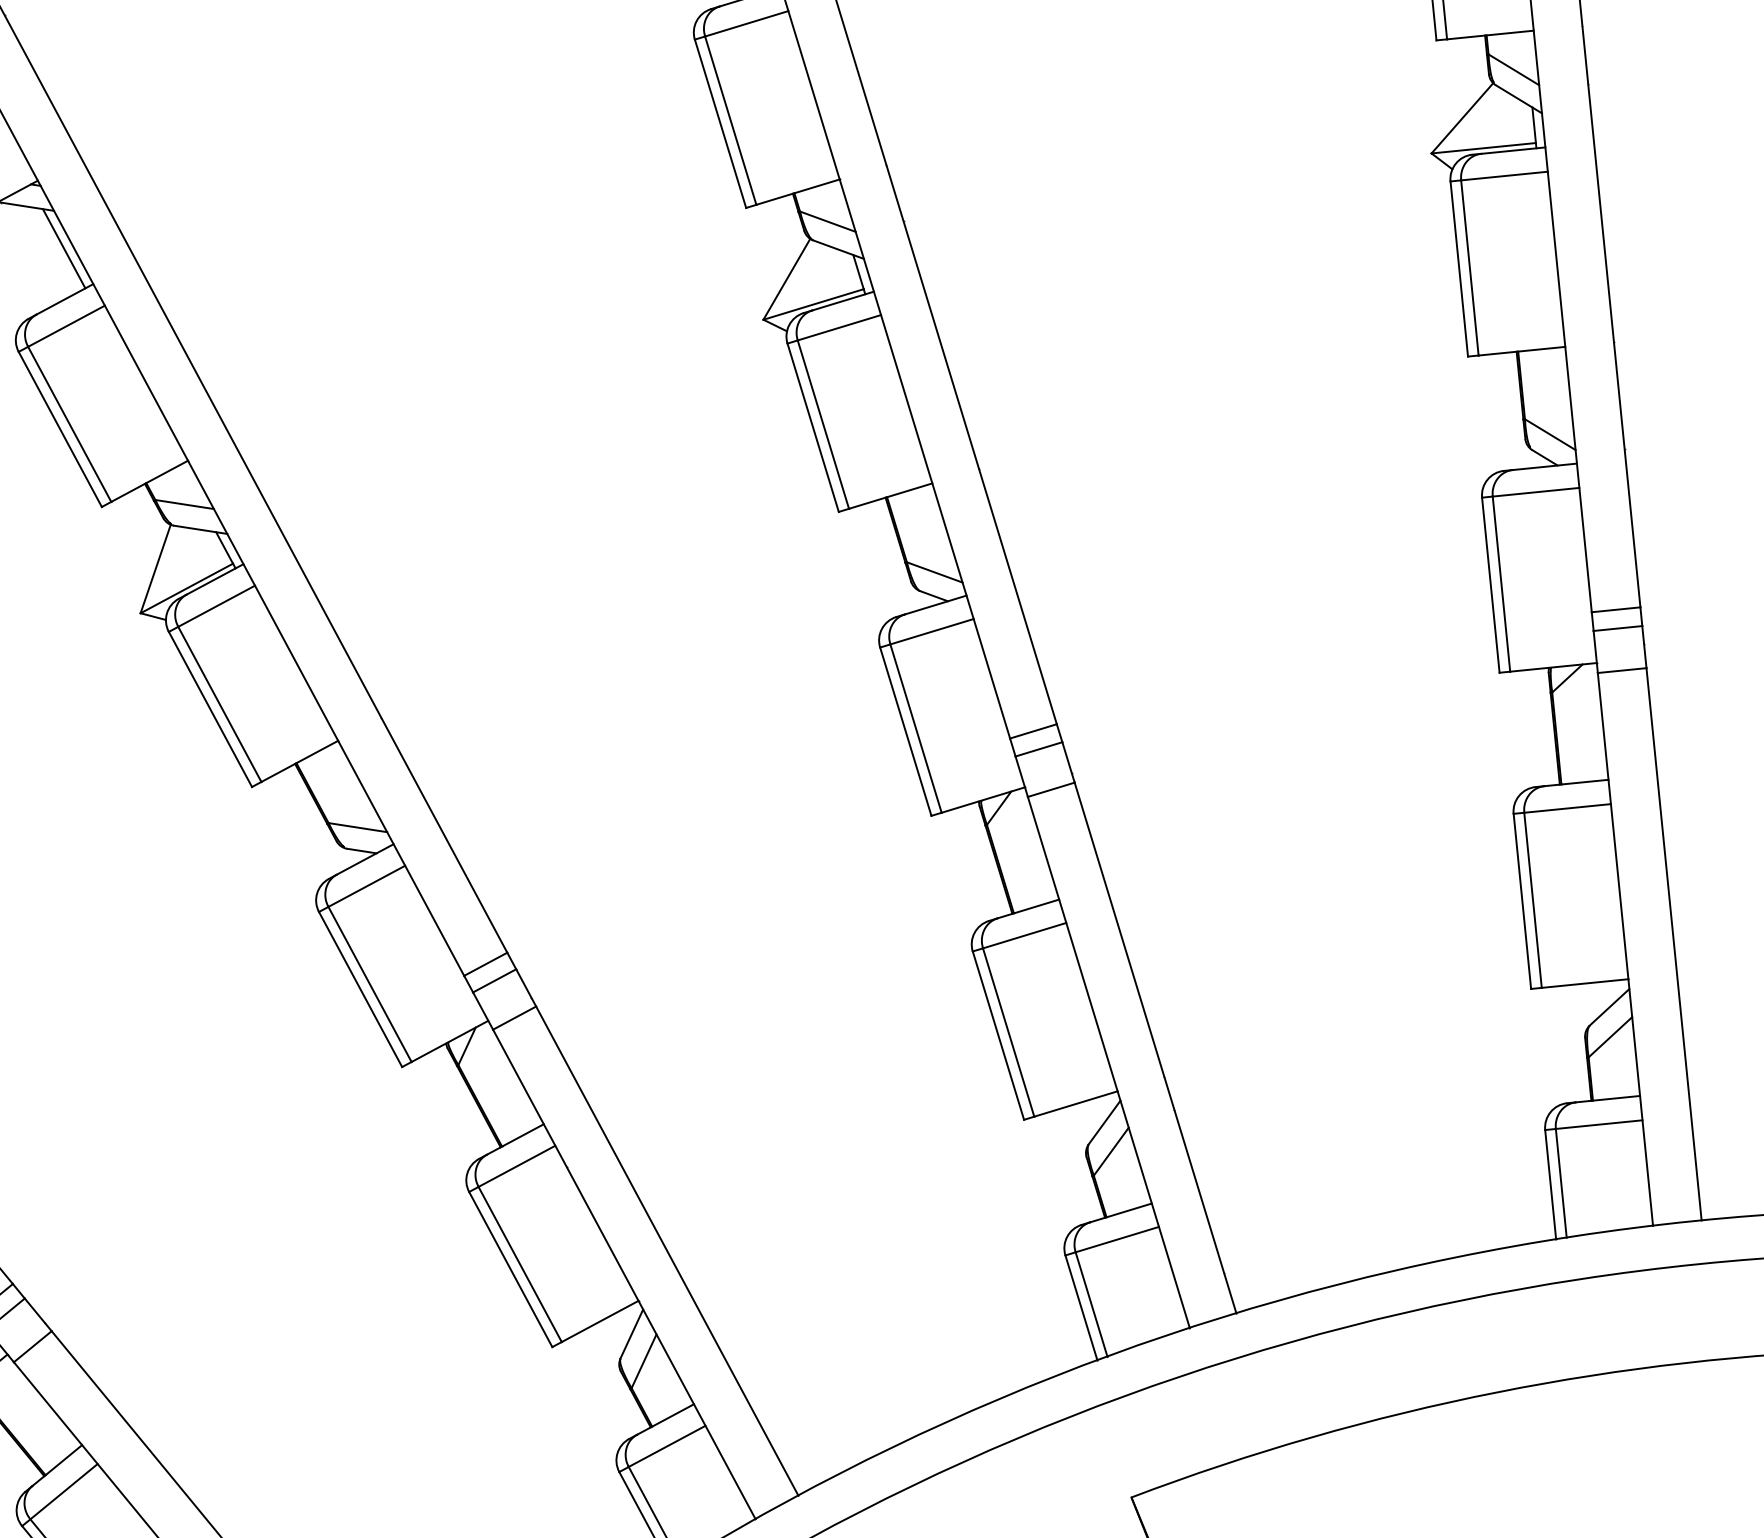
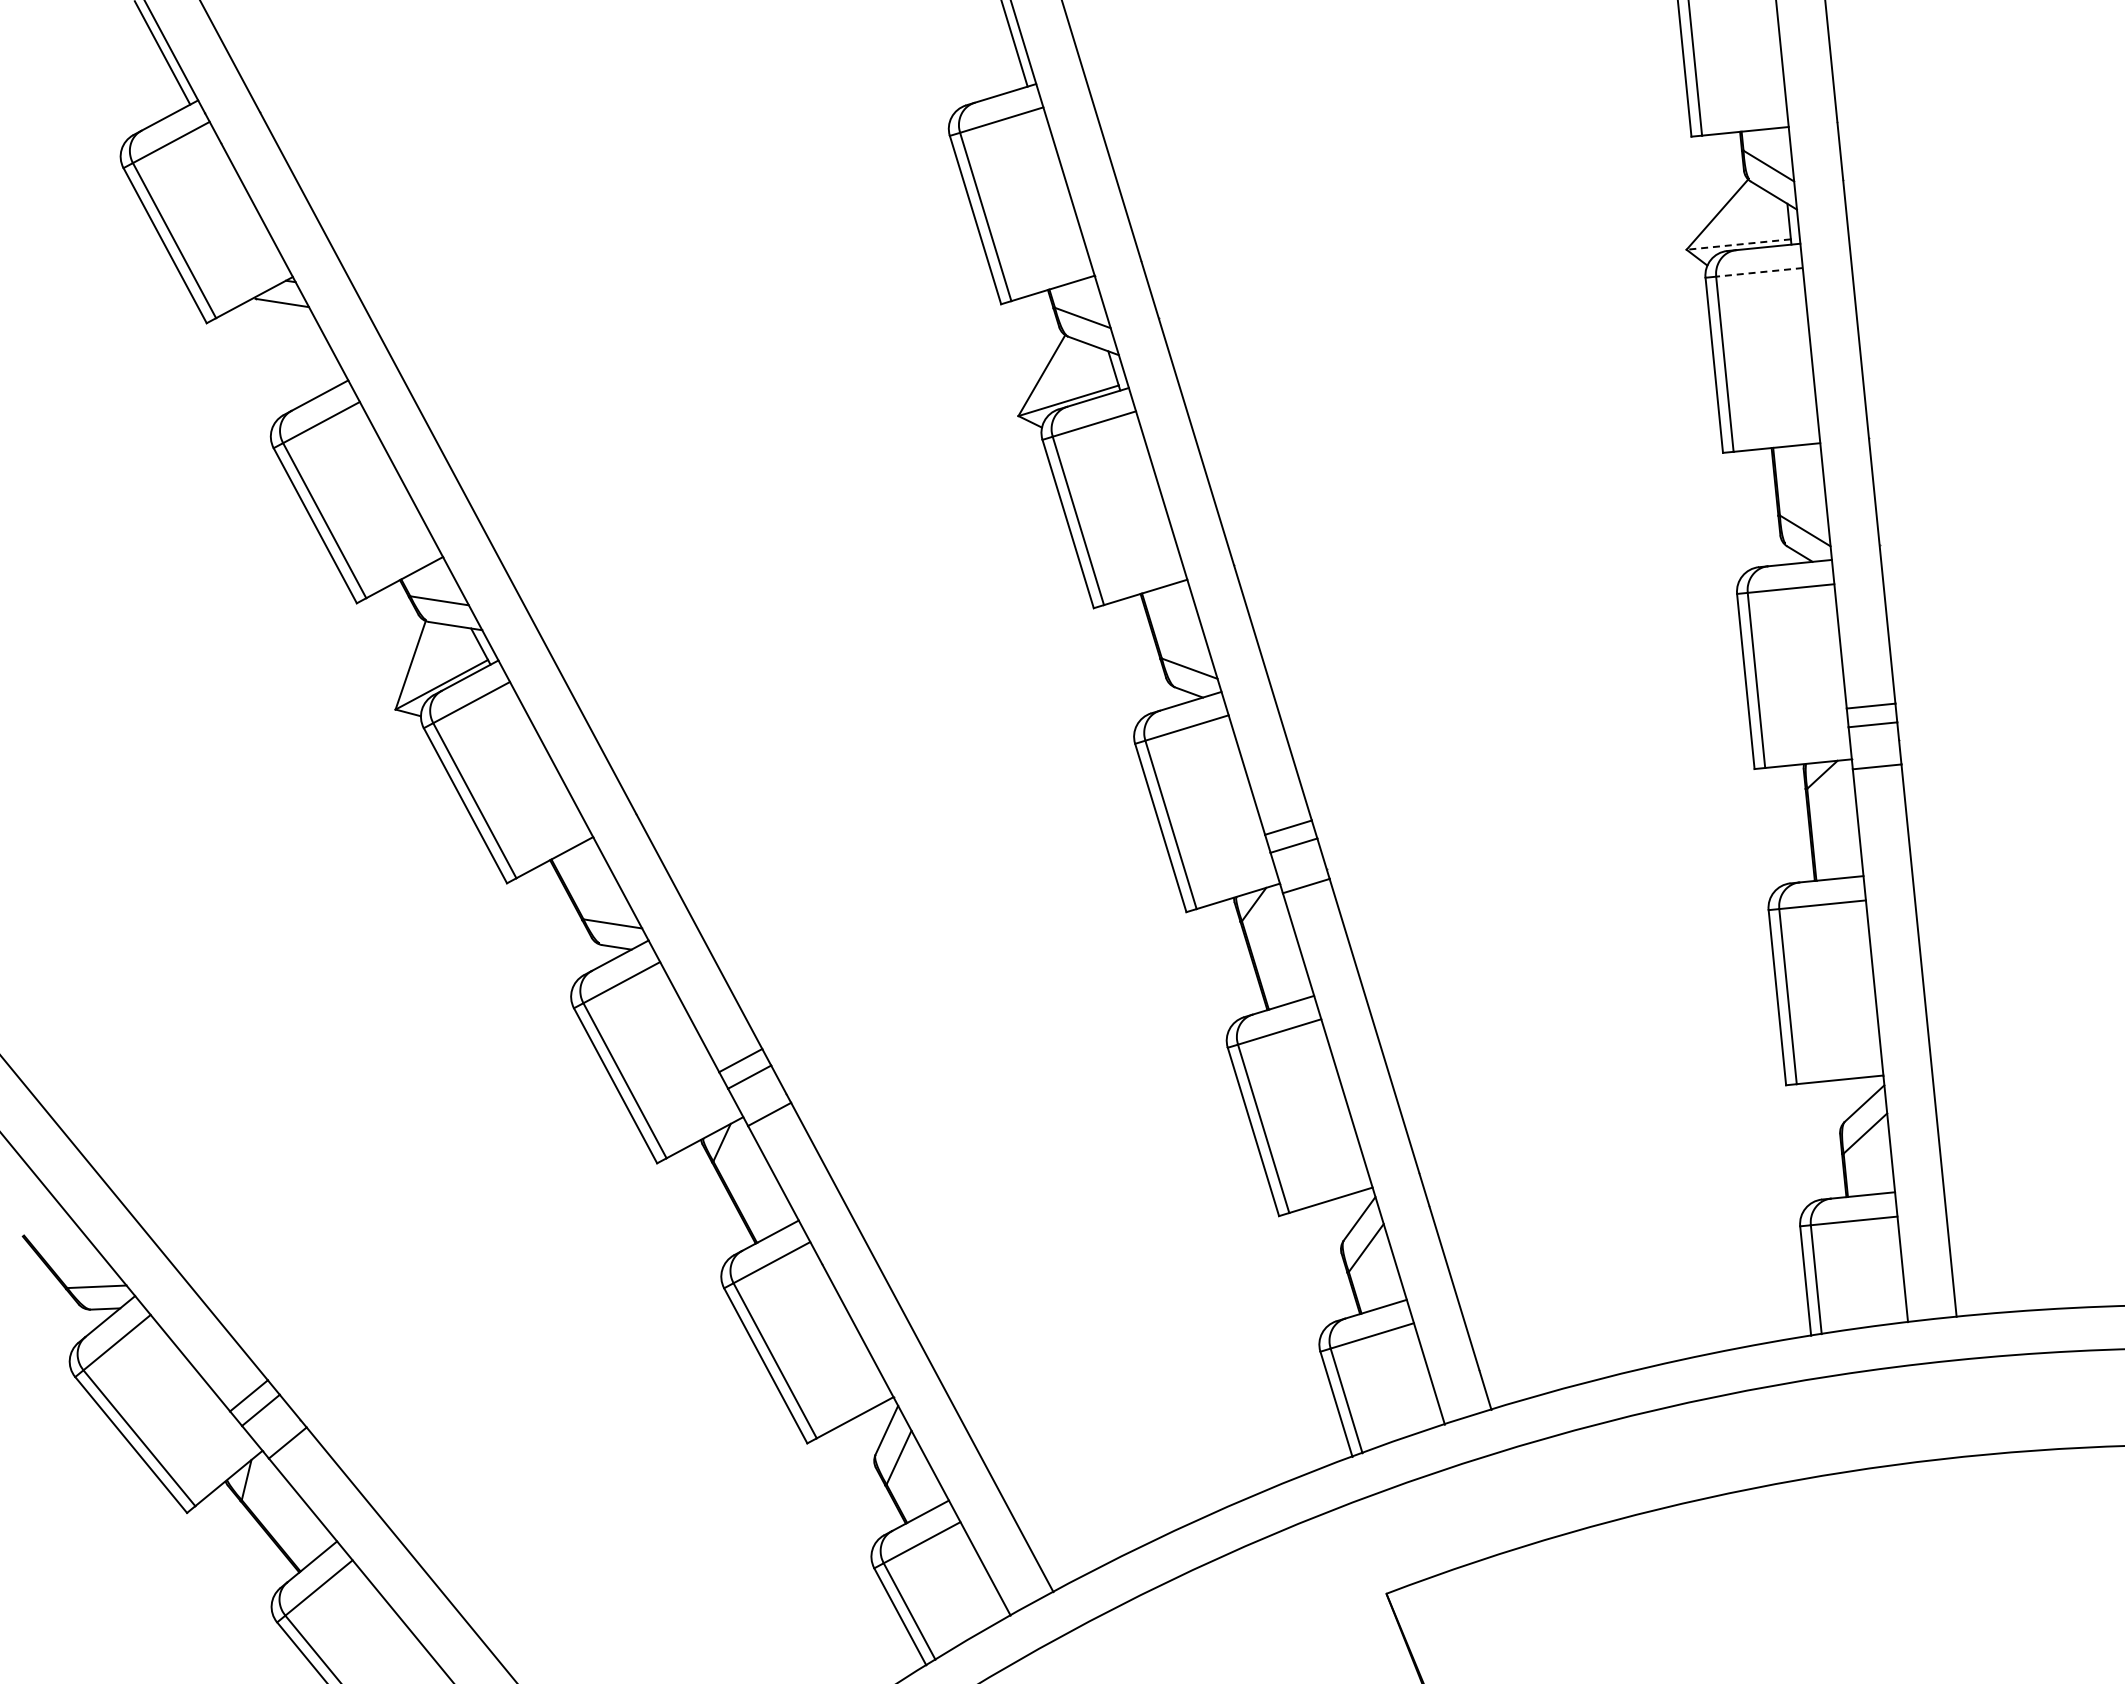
line: (1483, 148) -> (1738, 244), solid -> dashed
line: (1504, 176) -> (1759, 272), solid -> dashed
line: (63, 248) -> (318, 344), removed

